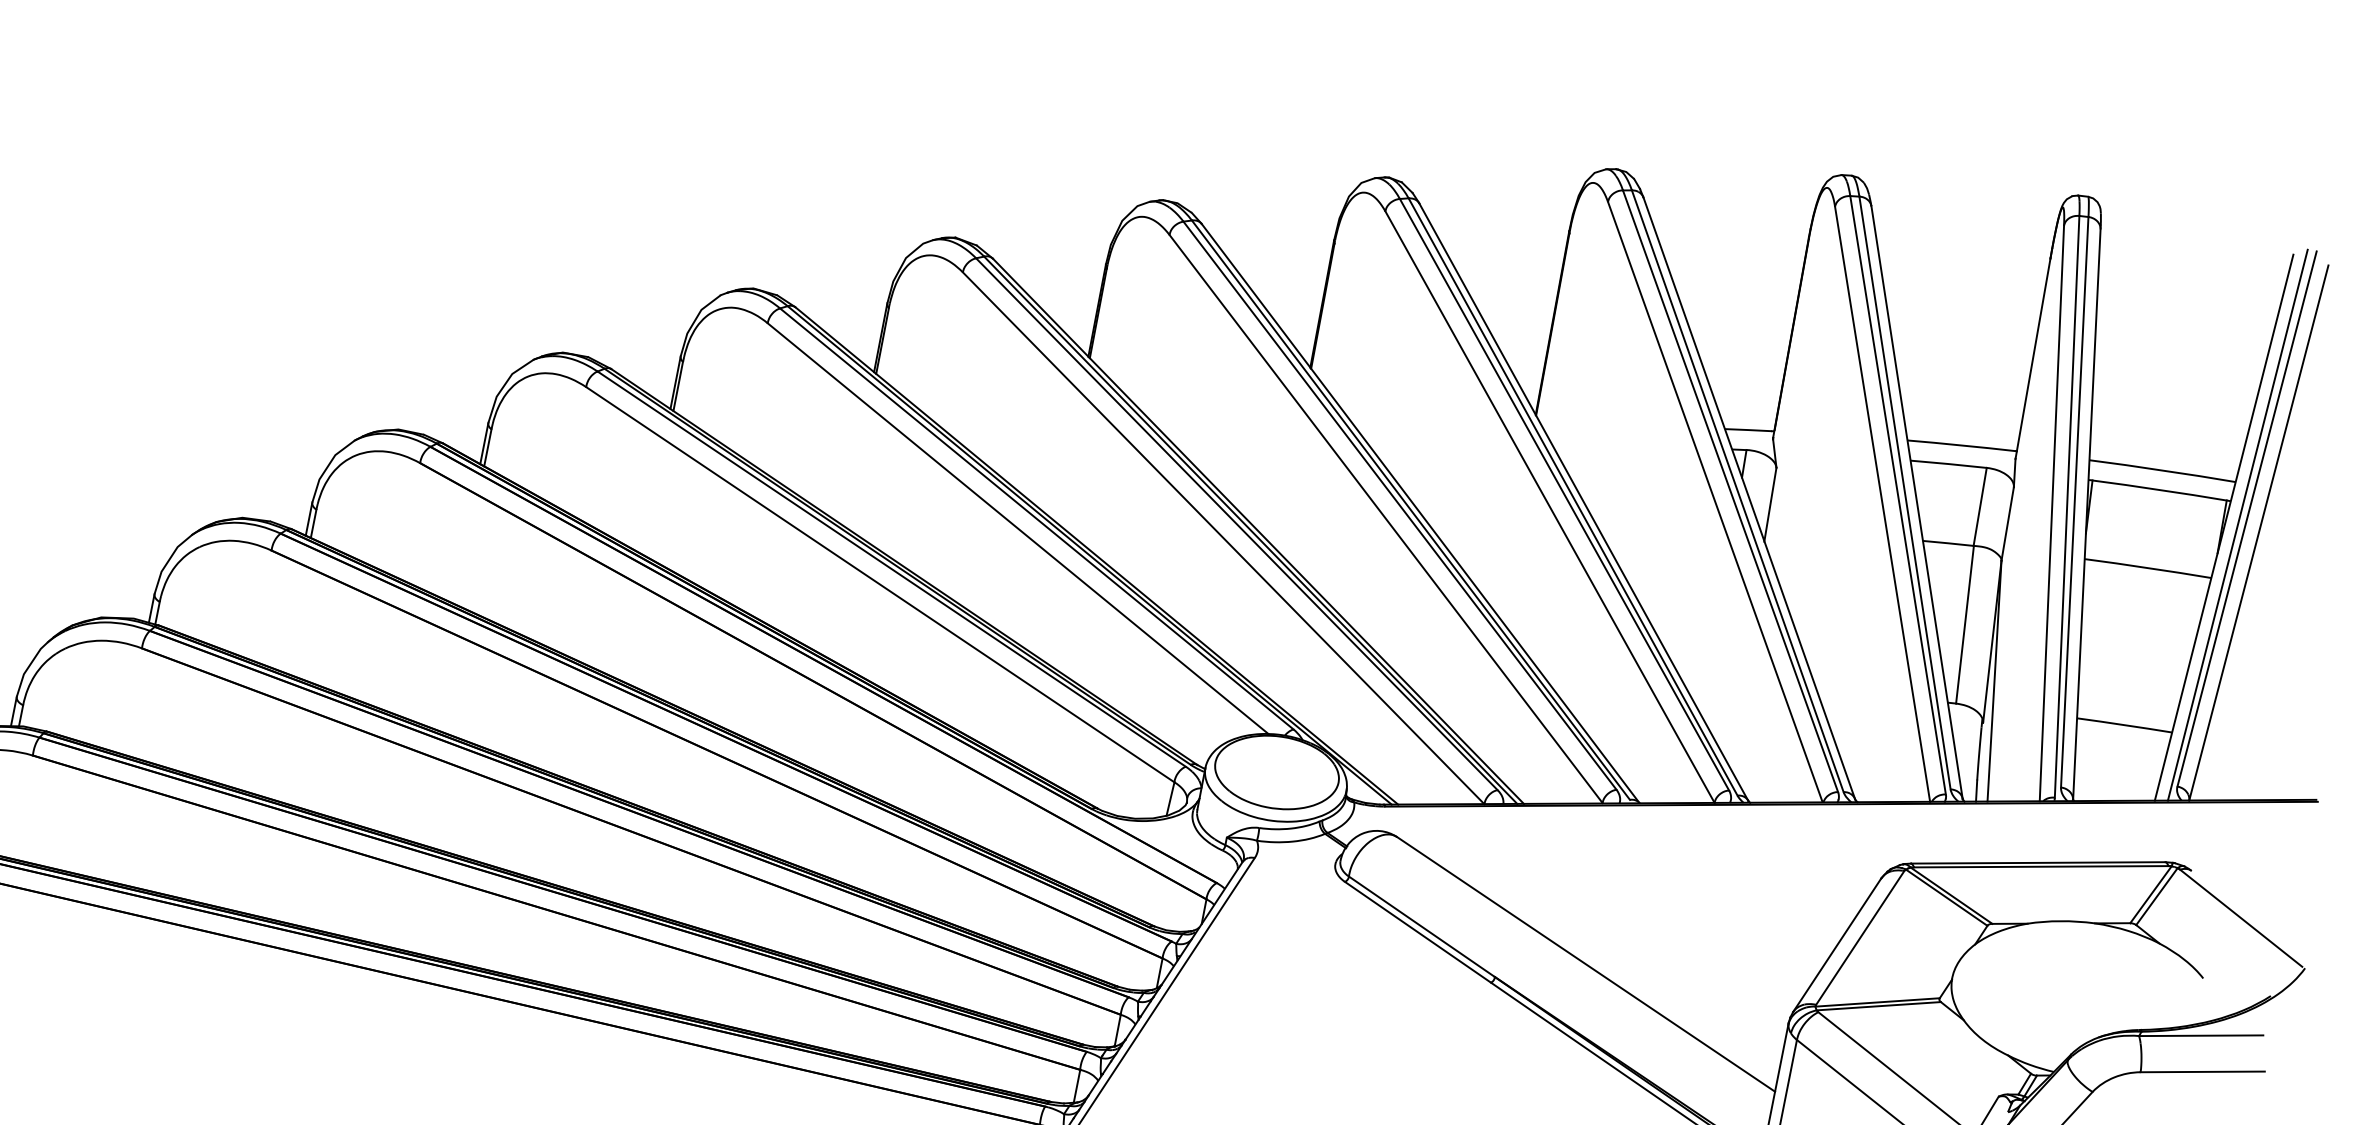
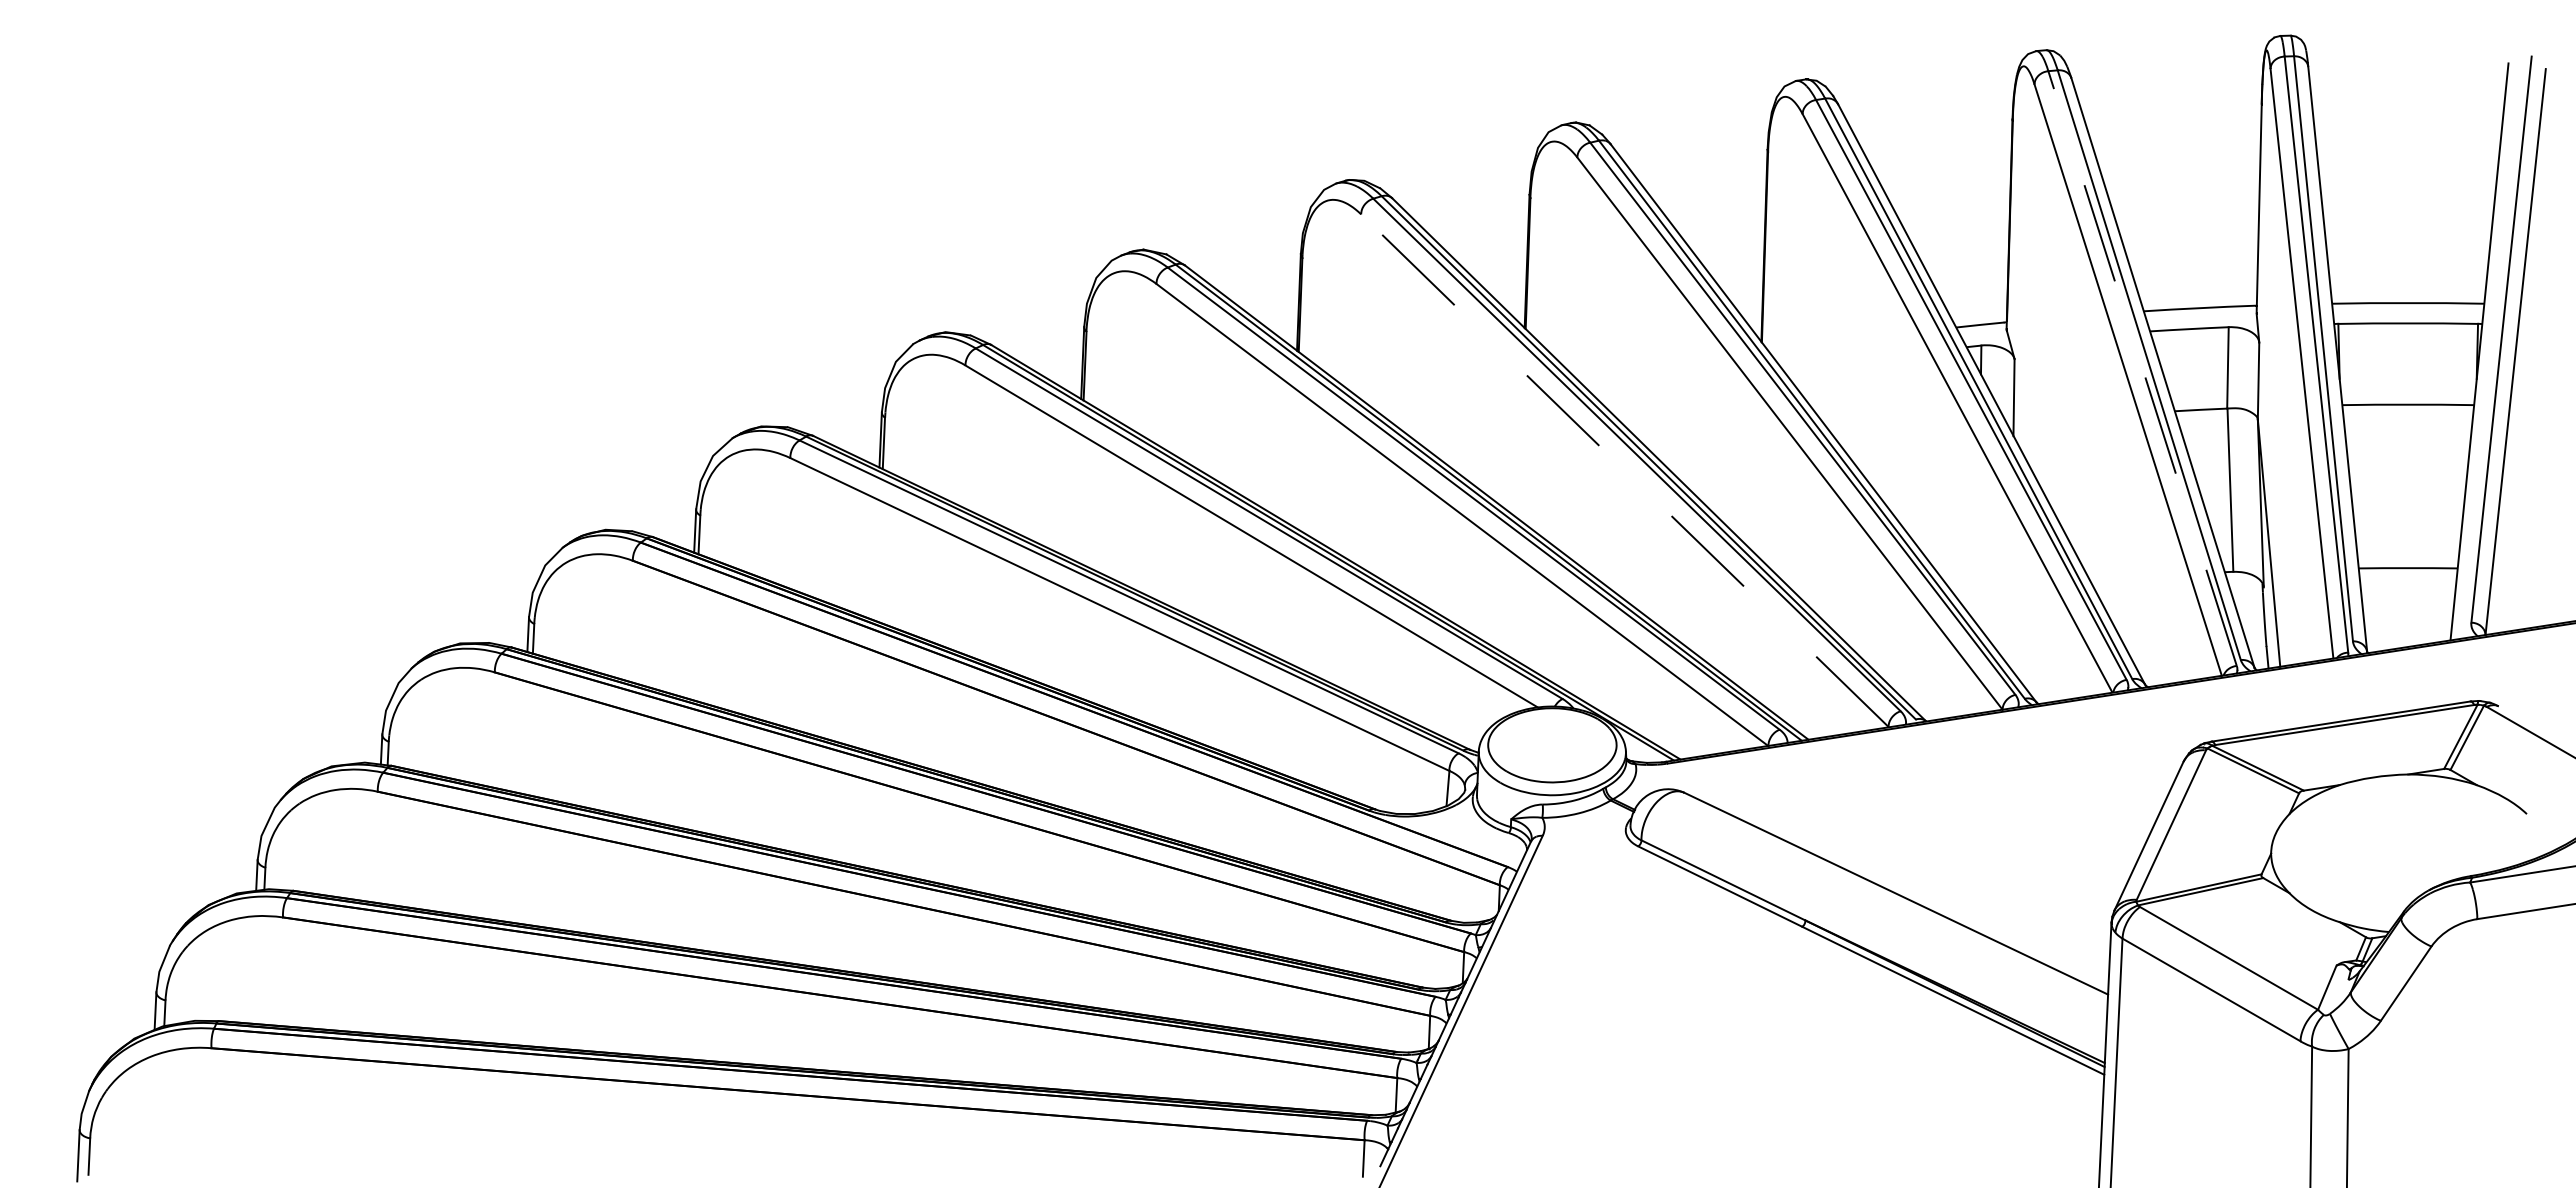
line: (1898, 495) -> (2142, 368), solid -> dashed
line: (1385, 518) -> (1624, 470), solid -> dashed
line: (2237, 525) -> (2492, 347), removed

